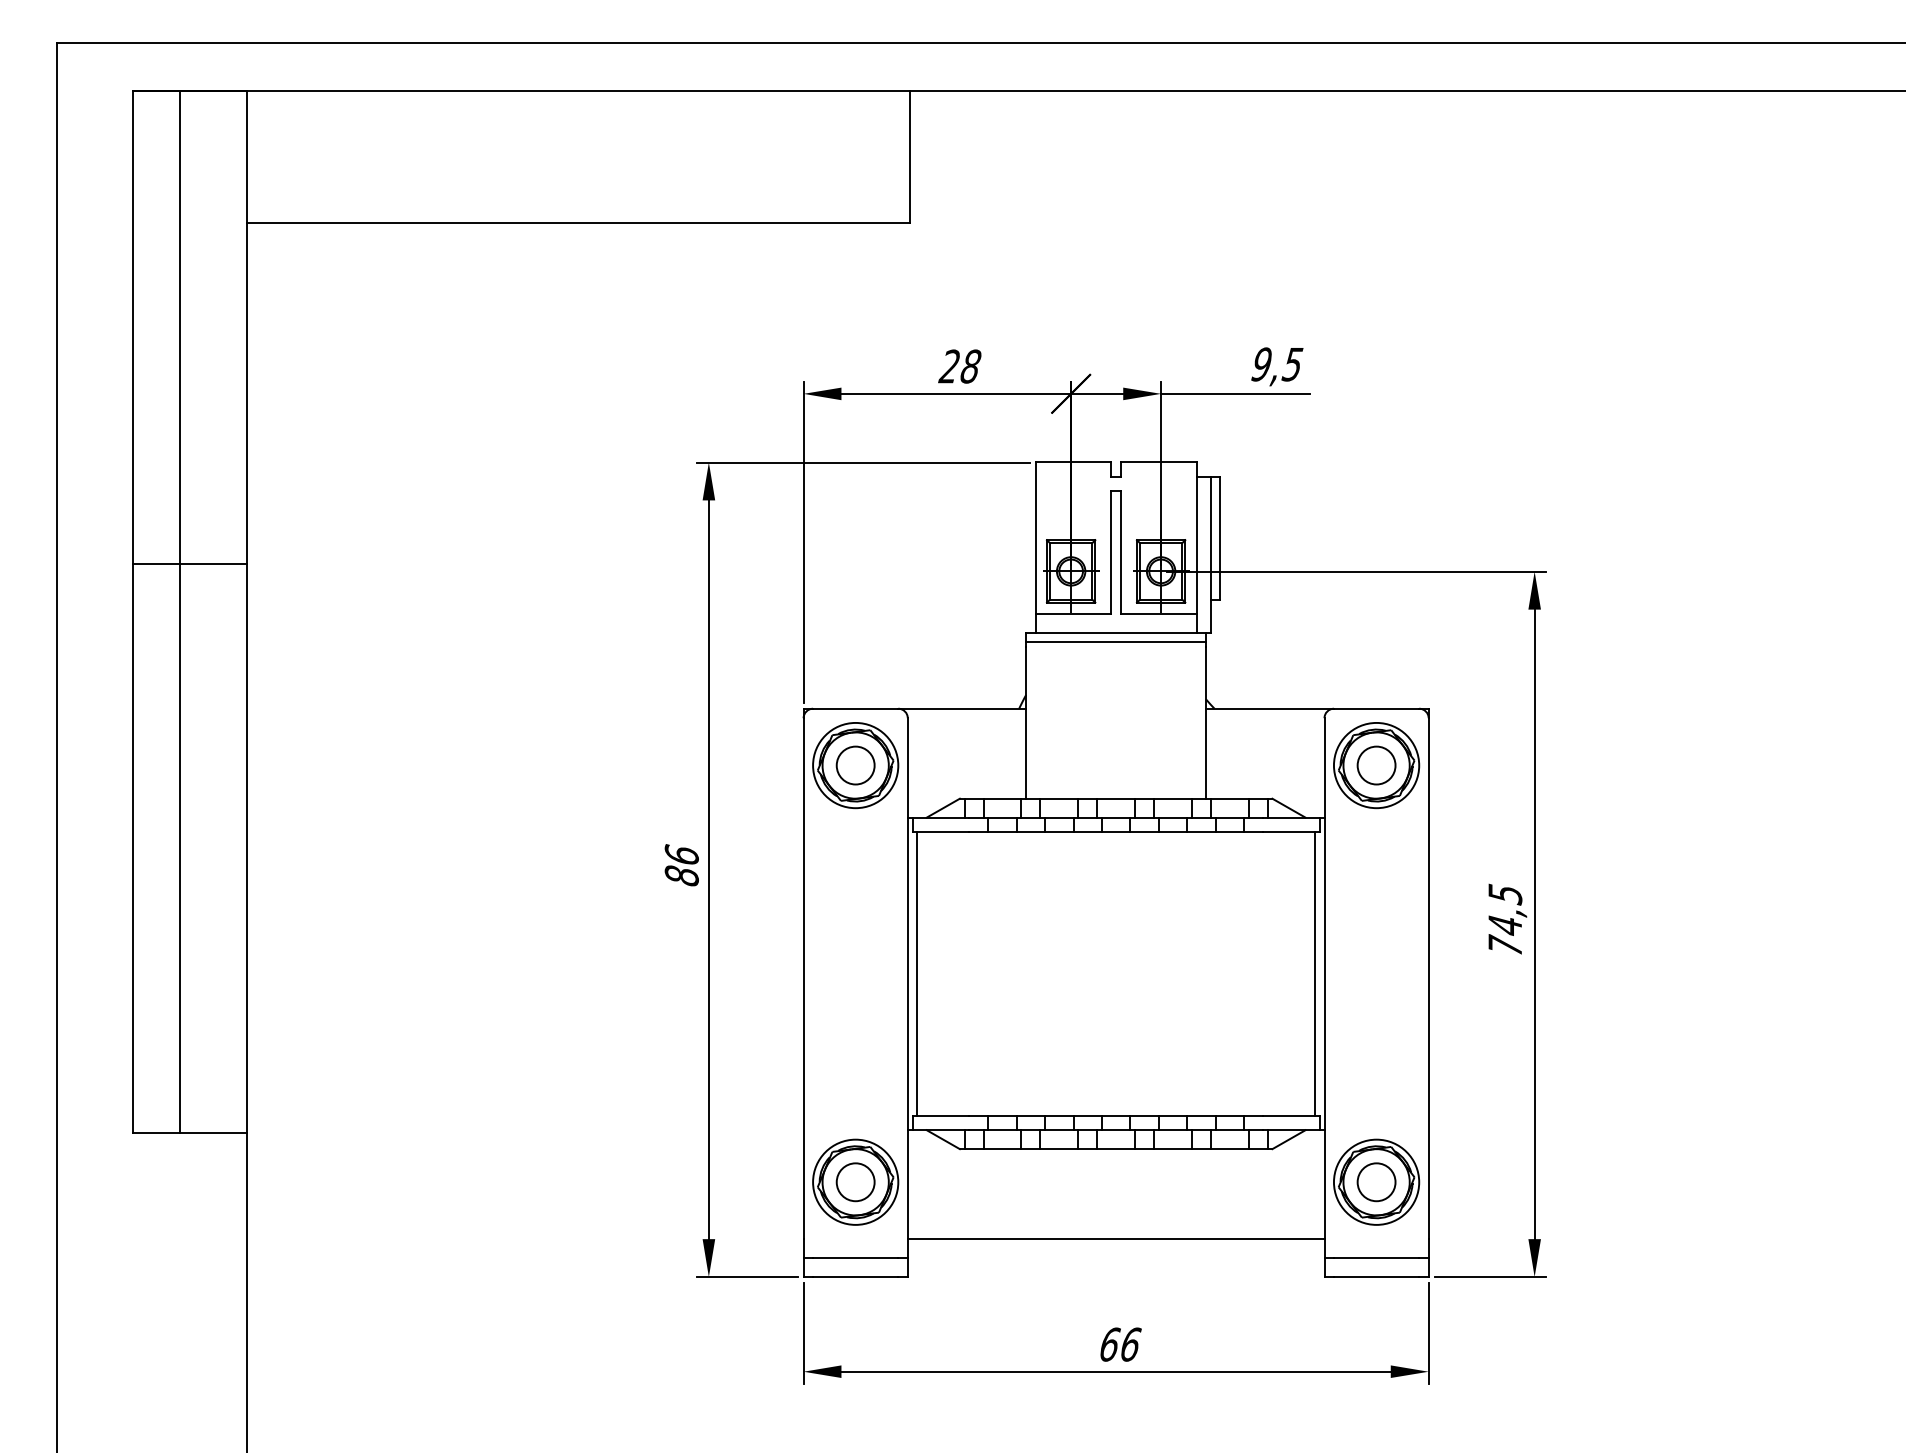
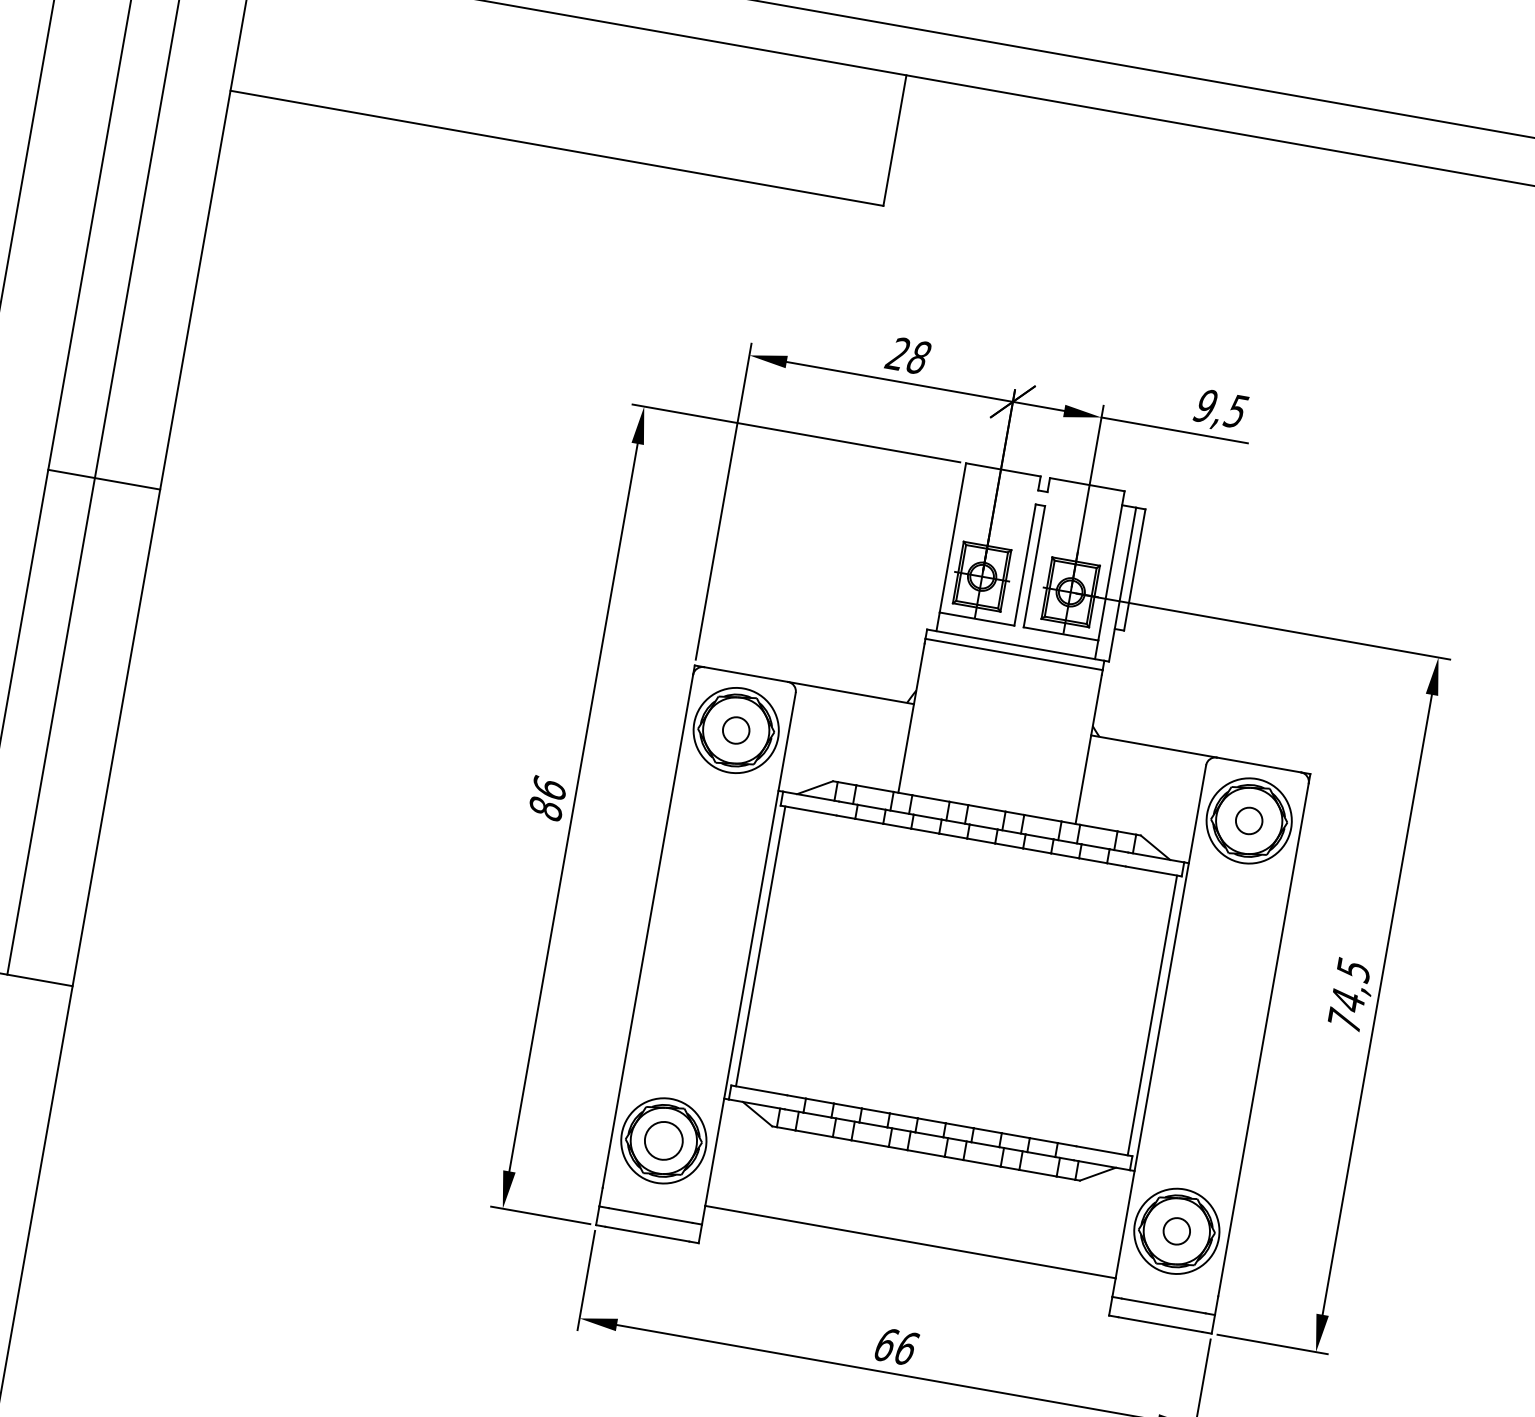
line: (189, 564) -> (103, 479), moved
circle: (855, 765) -> (736, 730), size x0.7
circle: (1376, 765) -> (1249, 820), size x0.7
circle: (1376, 1182) -> (1176, 1231), size x0.7

